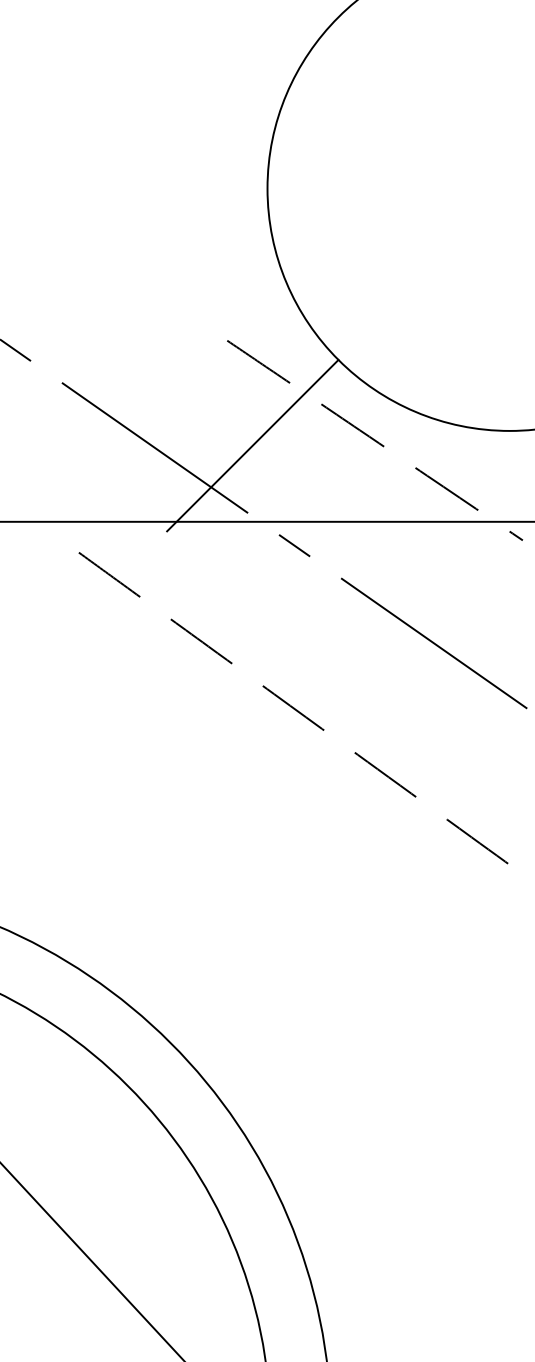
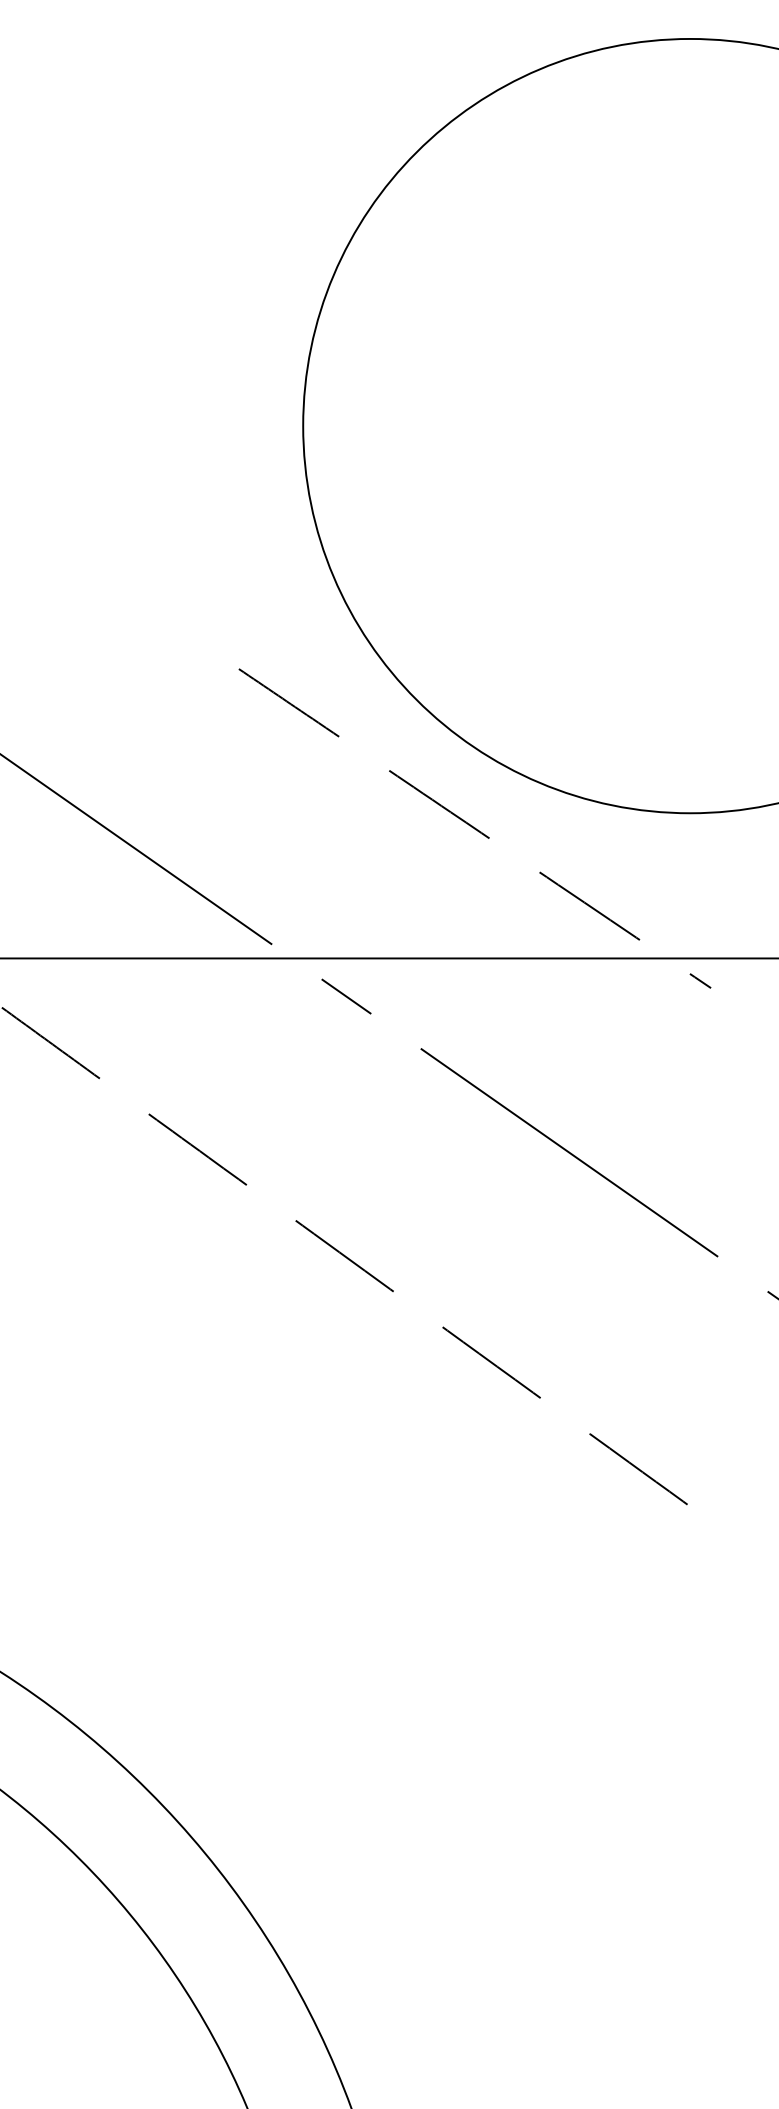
line: (252, 445) -> (279, 836), removed

